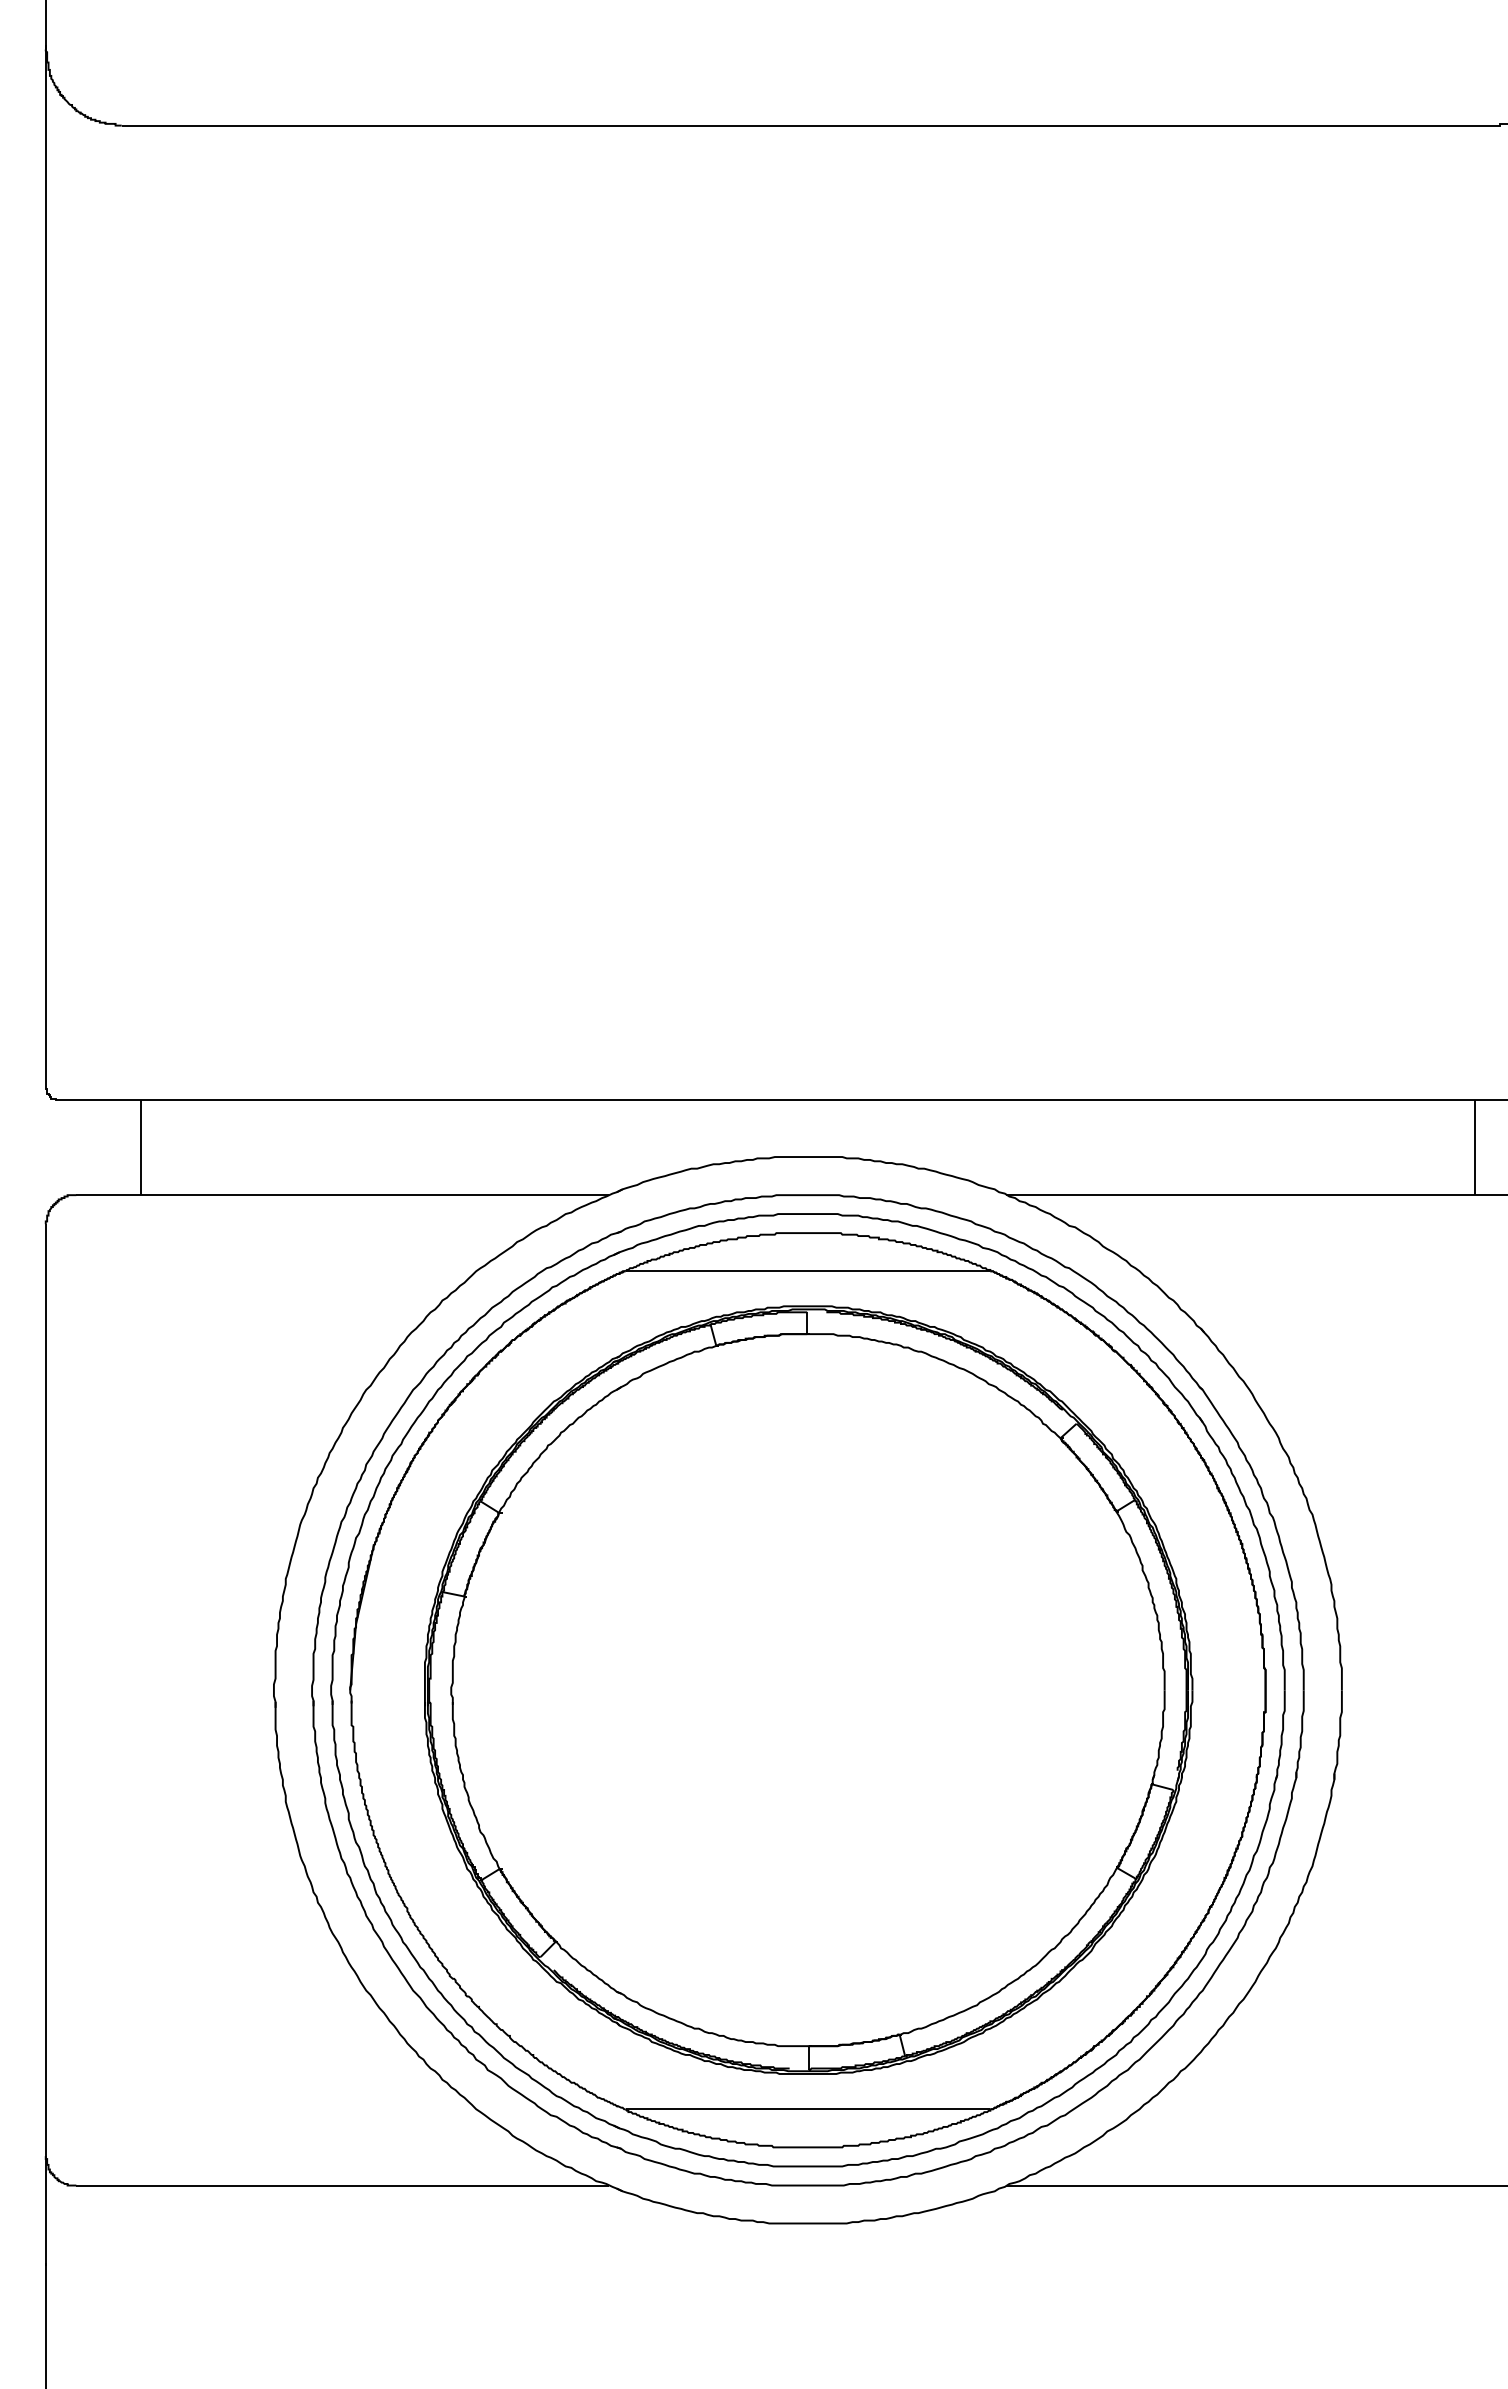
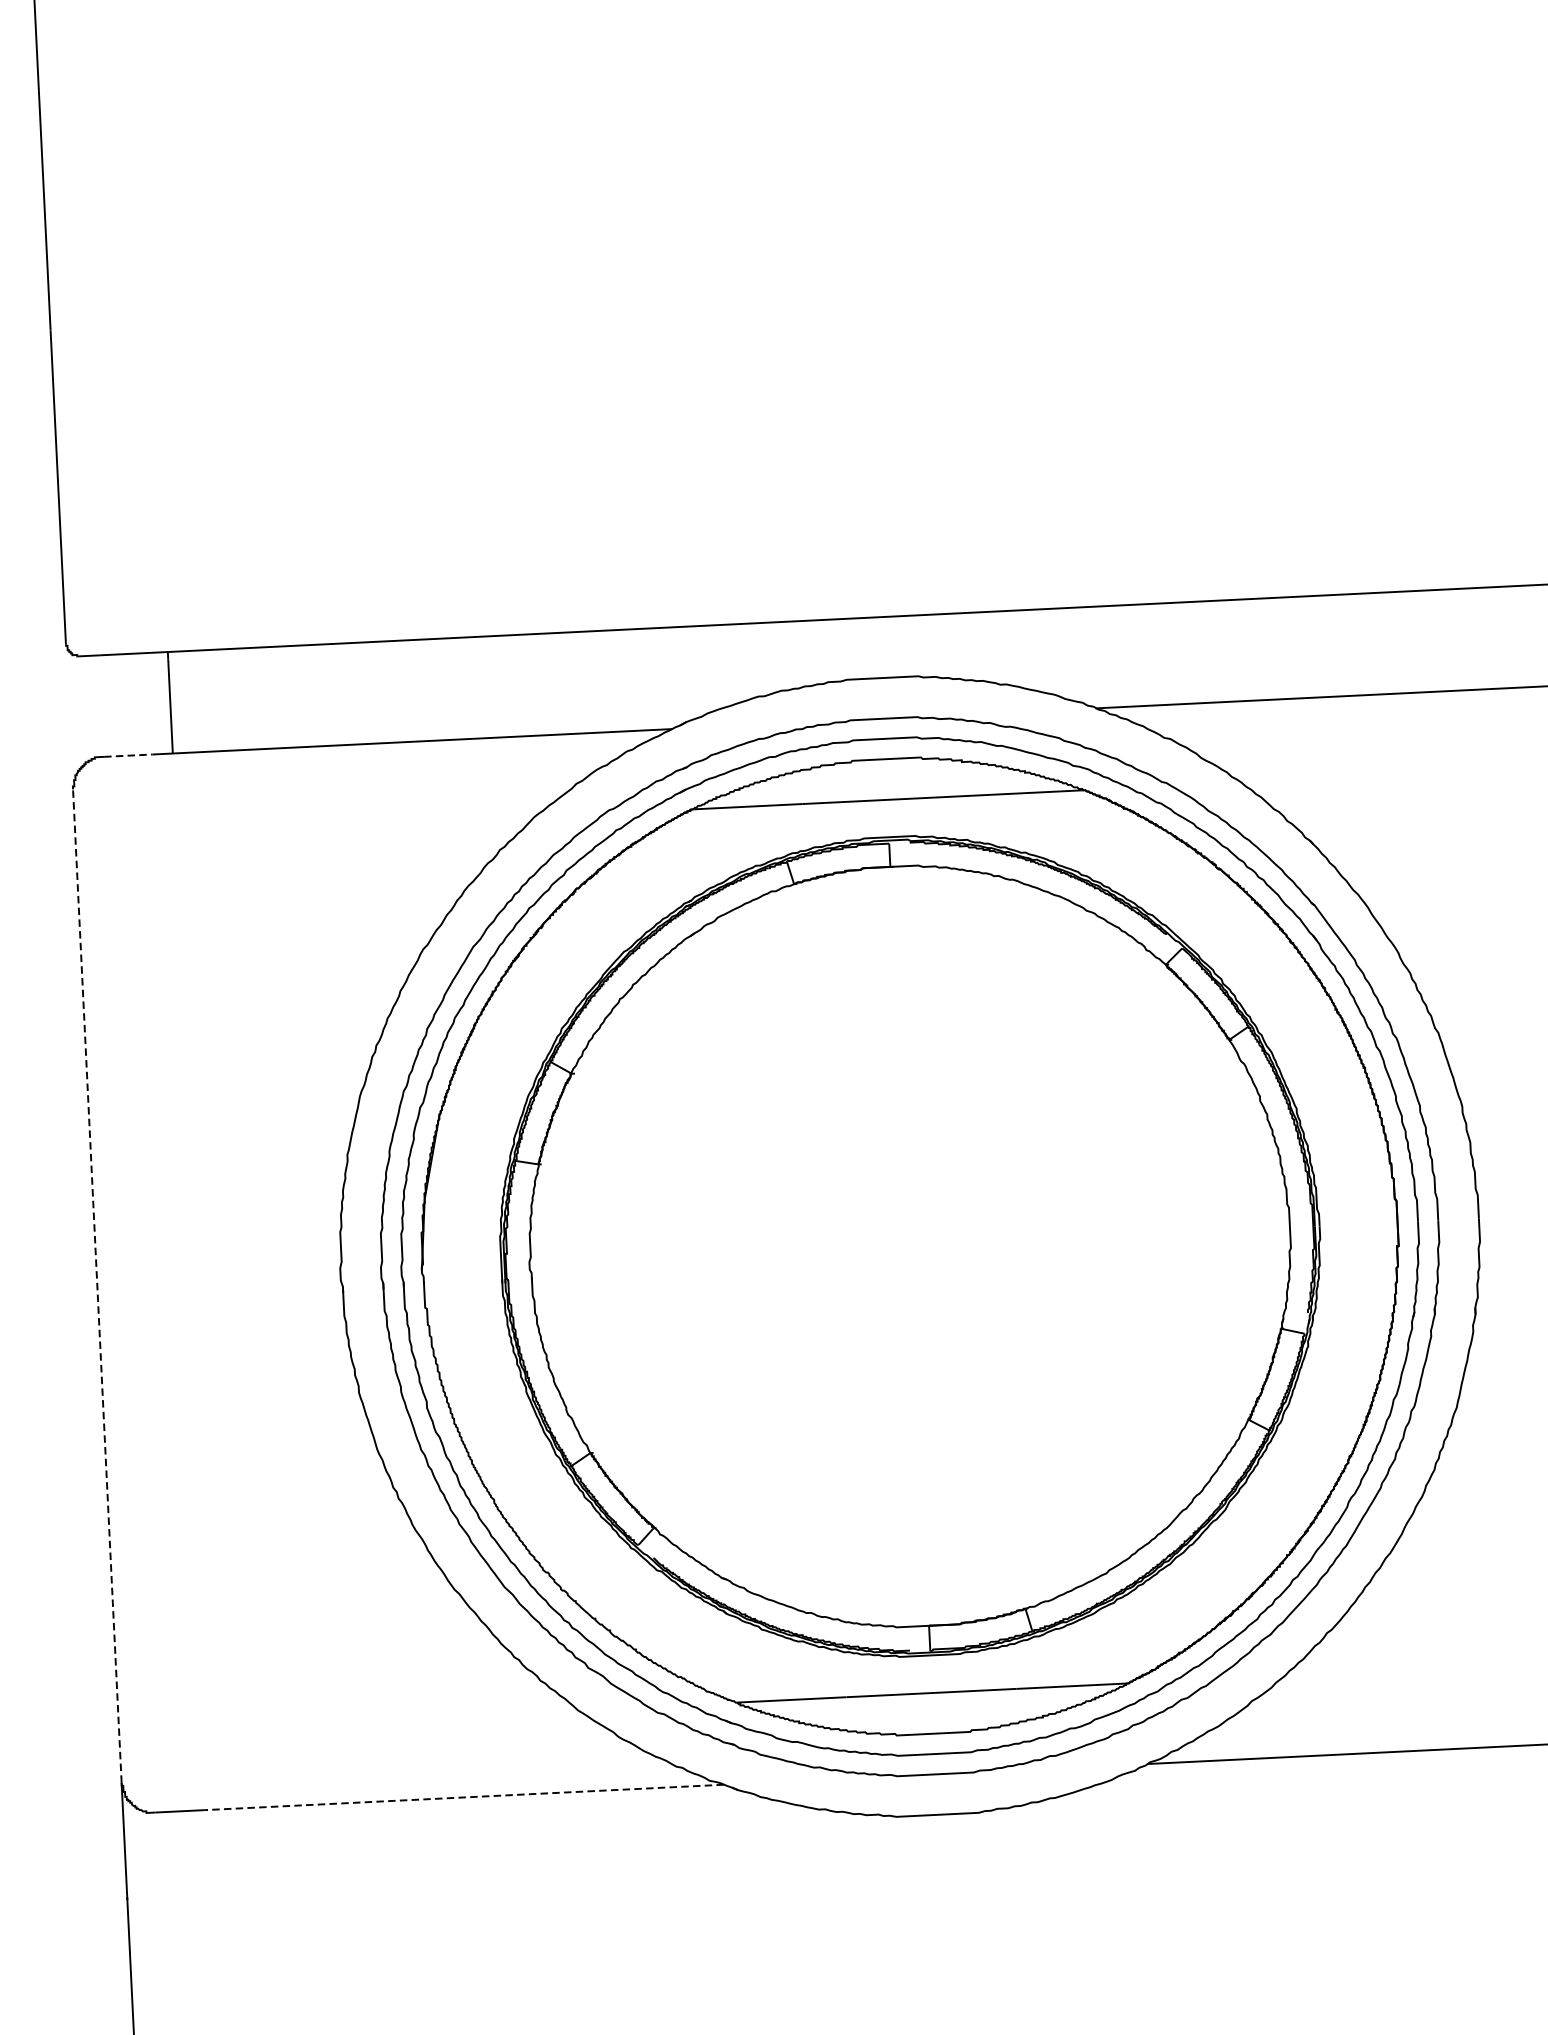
line: (99, 1195) -> (128, 756), solid -> dashed
line: (45, 1690) -> (97, 1286), solid -> dashed
line: (365, 2185) -> (463, 1797), solid -> dashed

